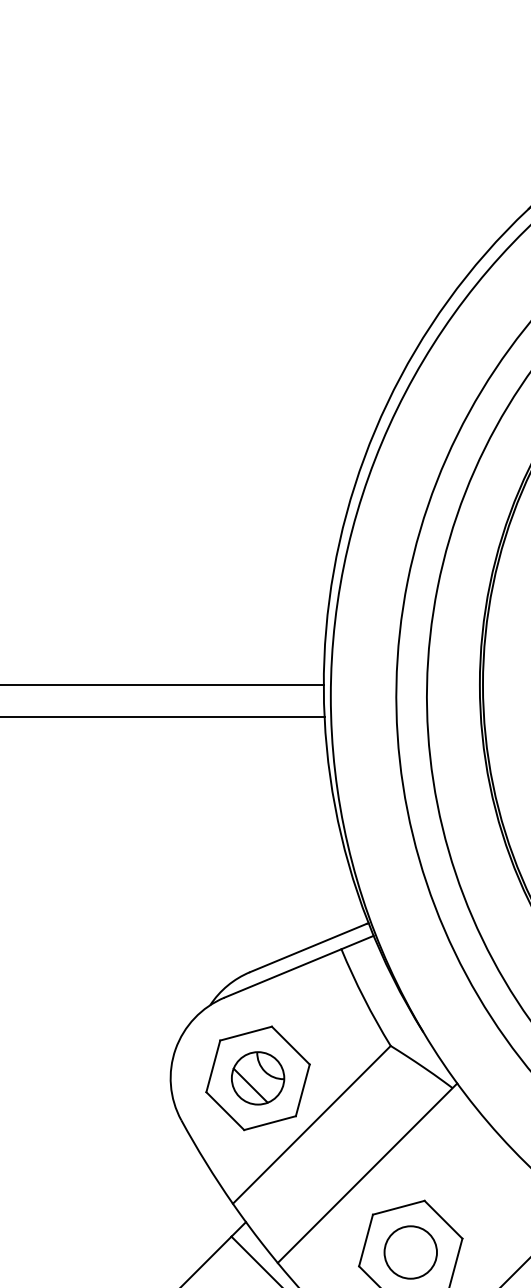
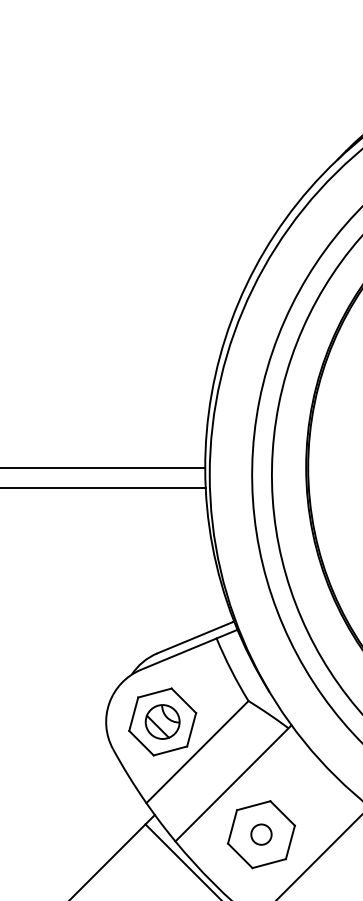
circle: (410, 1252) -> (261, 834), size x0.6

